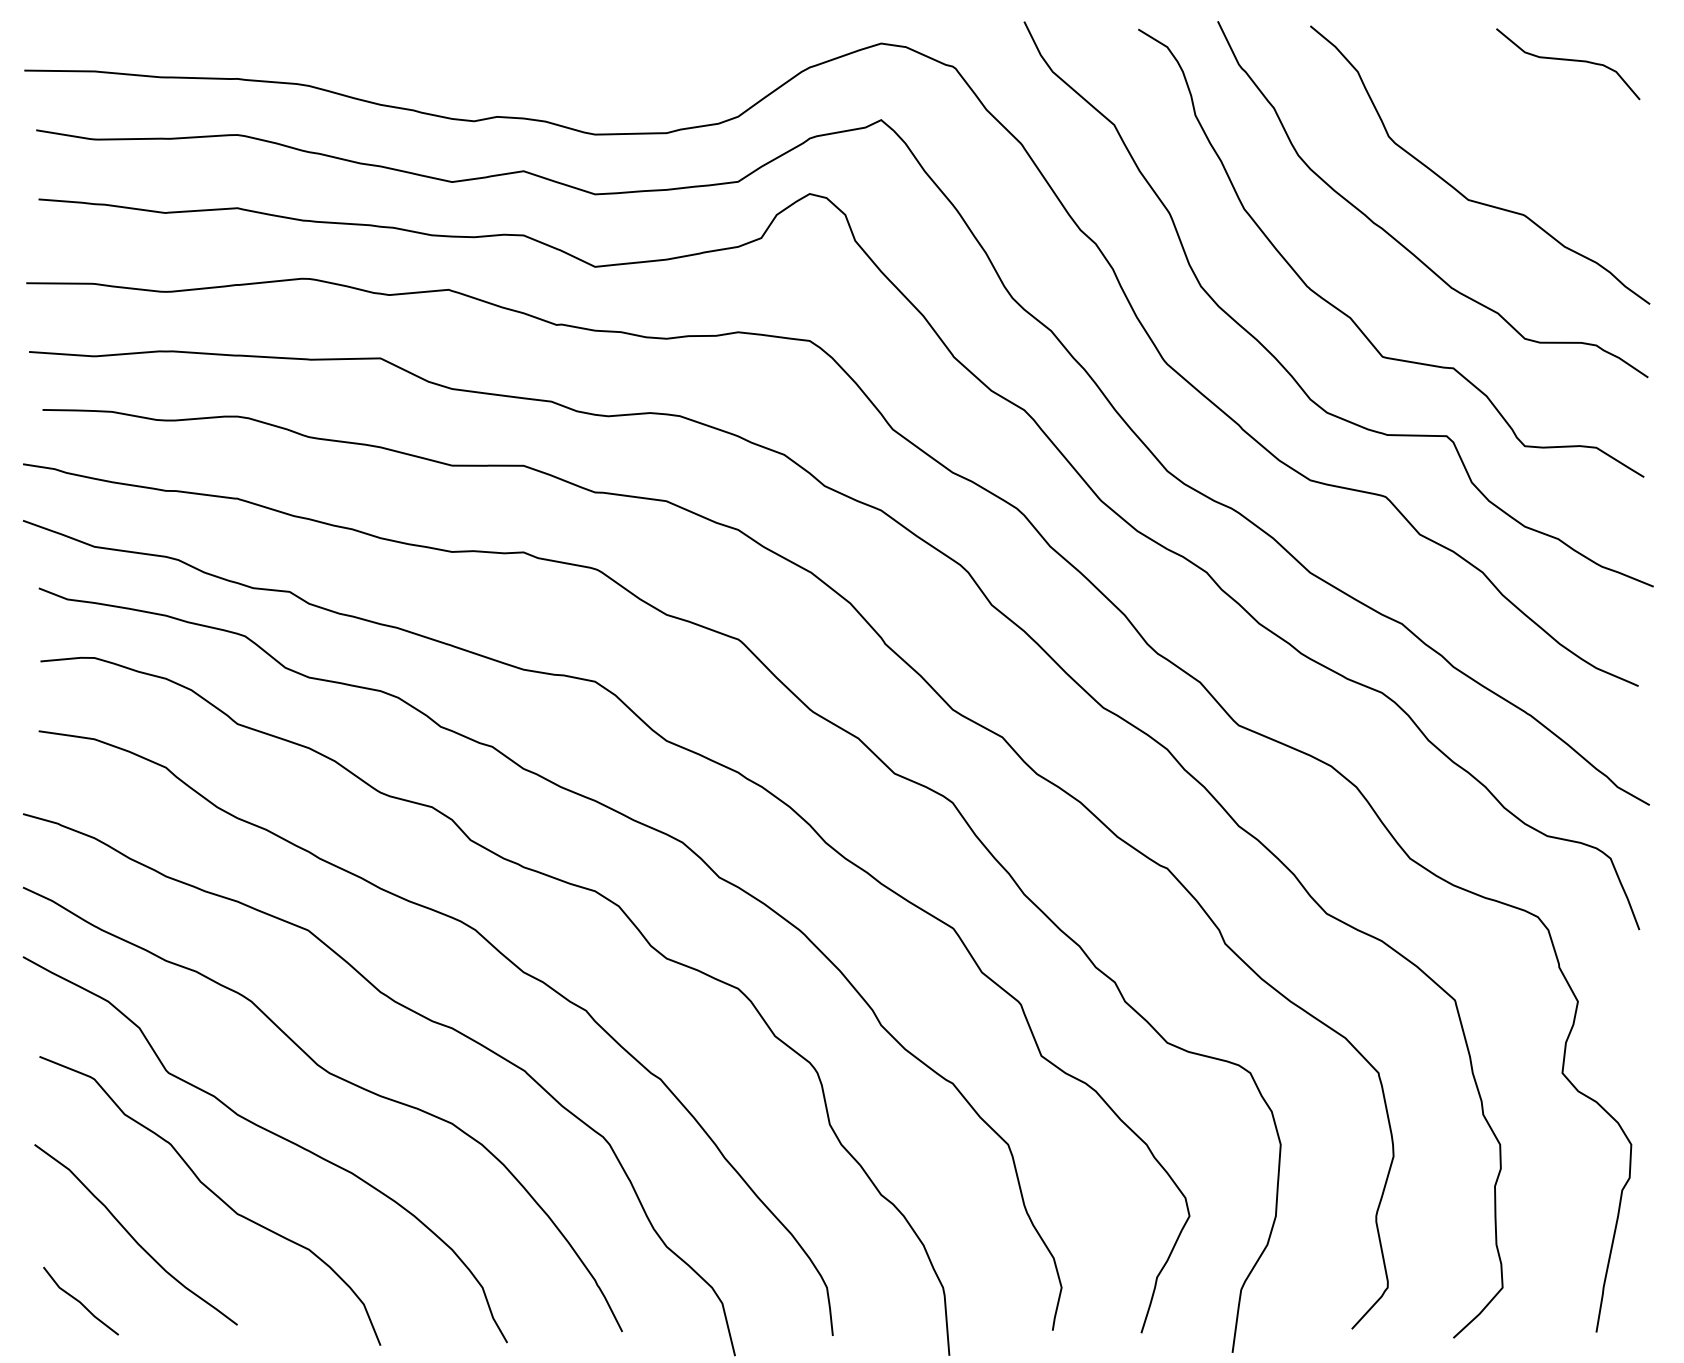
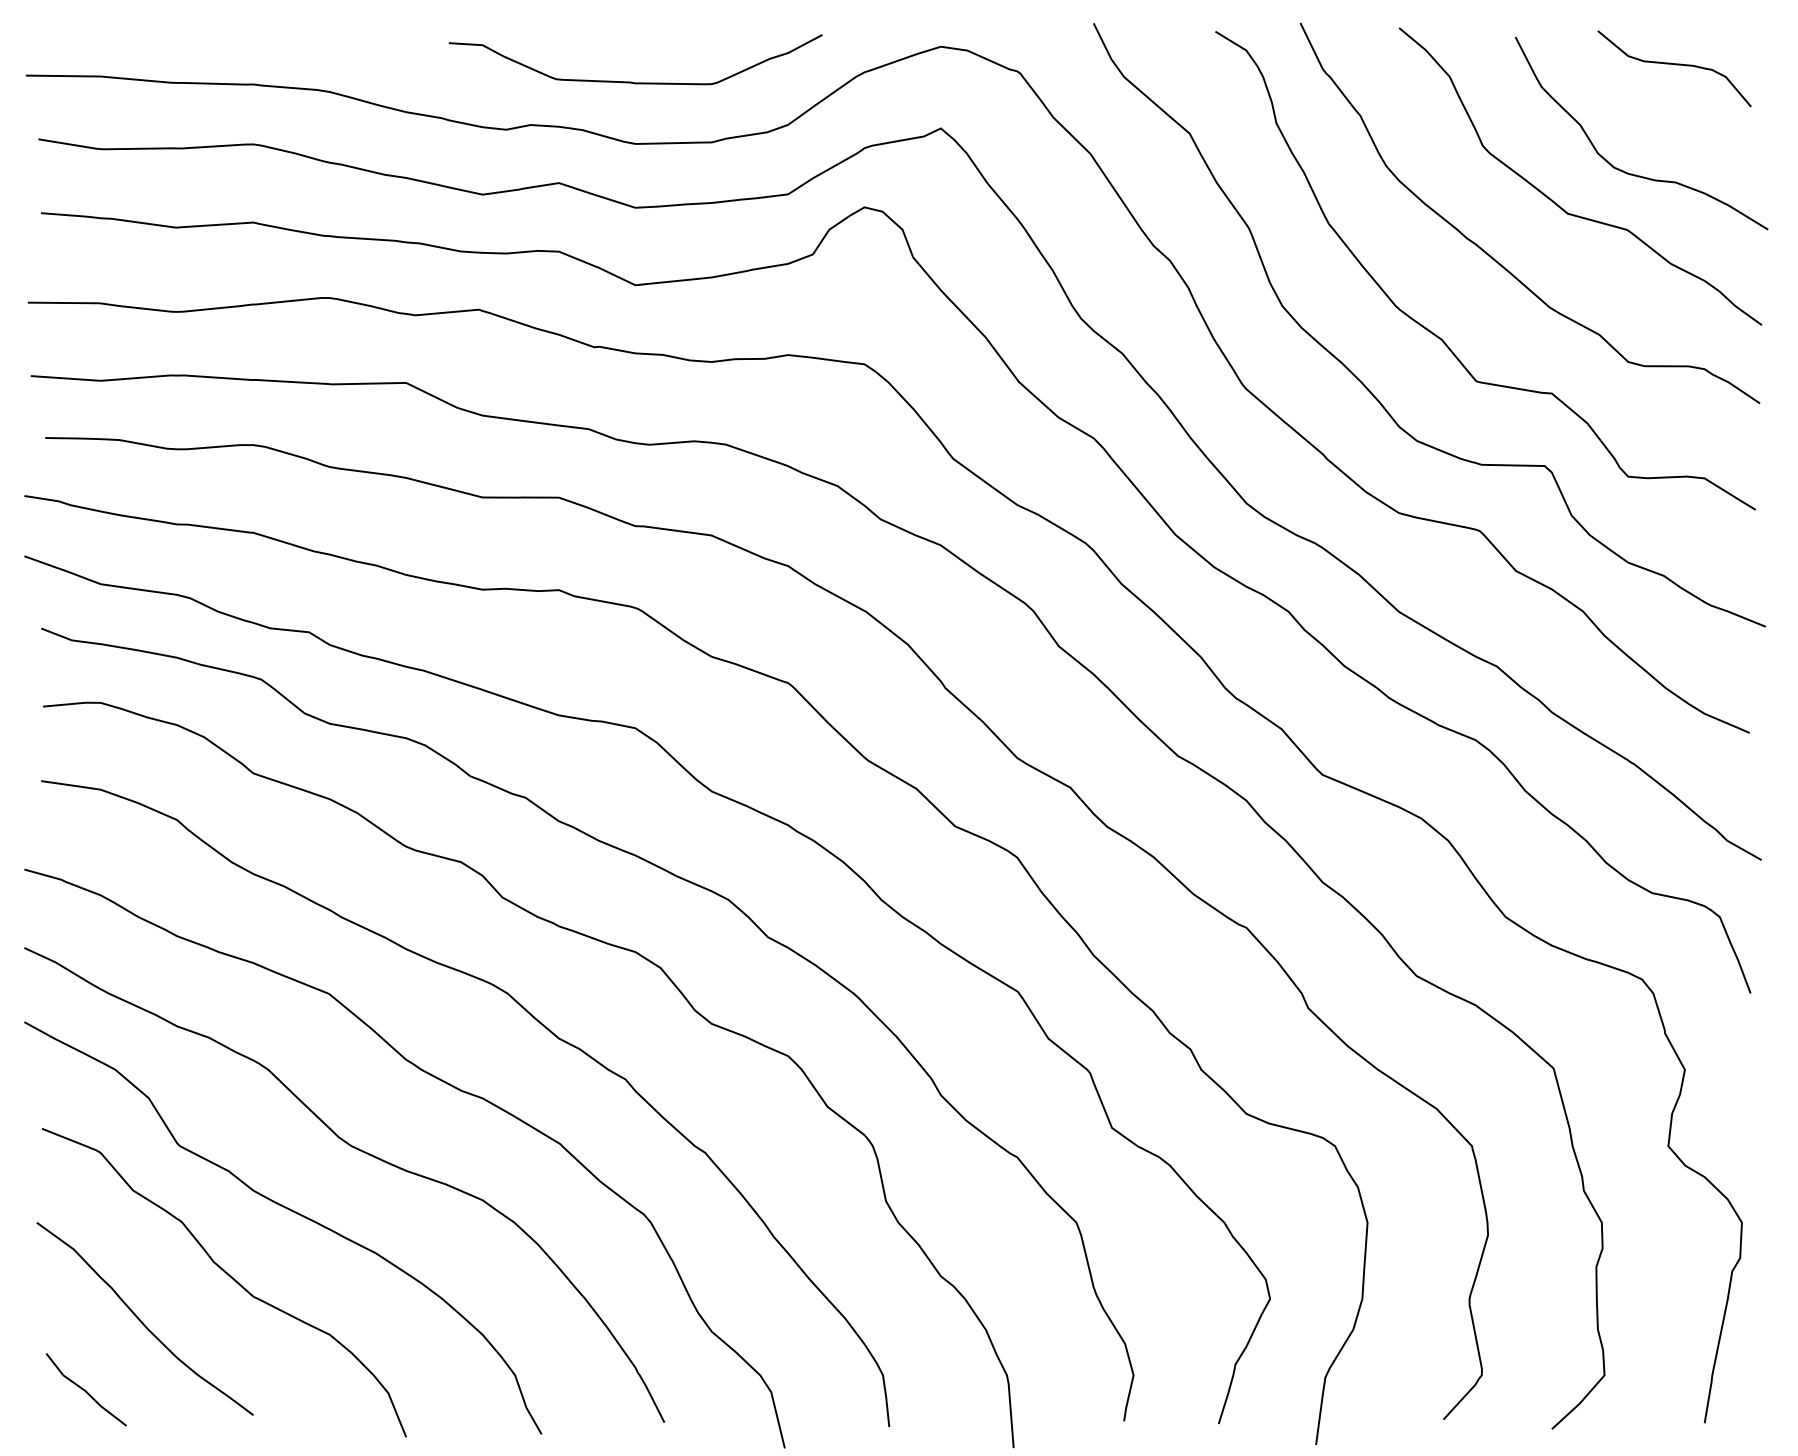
curve: (591, 76) -> (631, 81), added
curve: (1528, 162) -> (1632, 173), added

